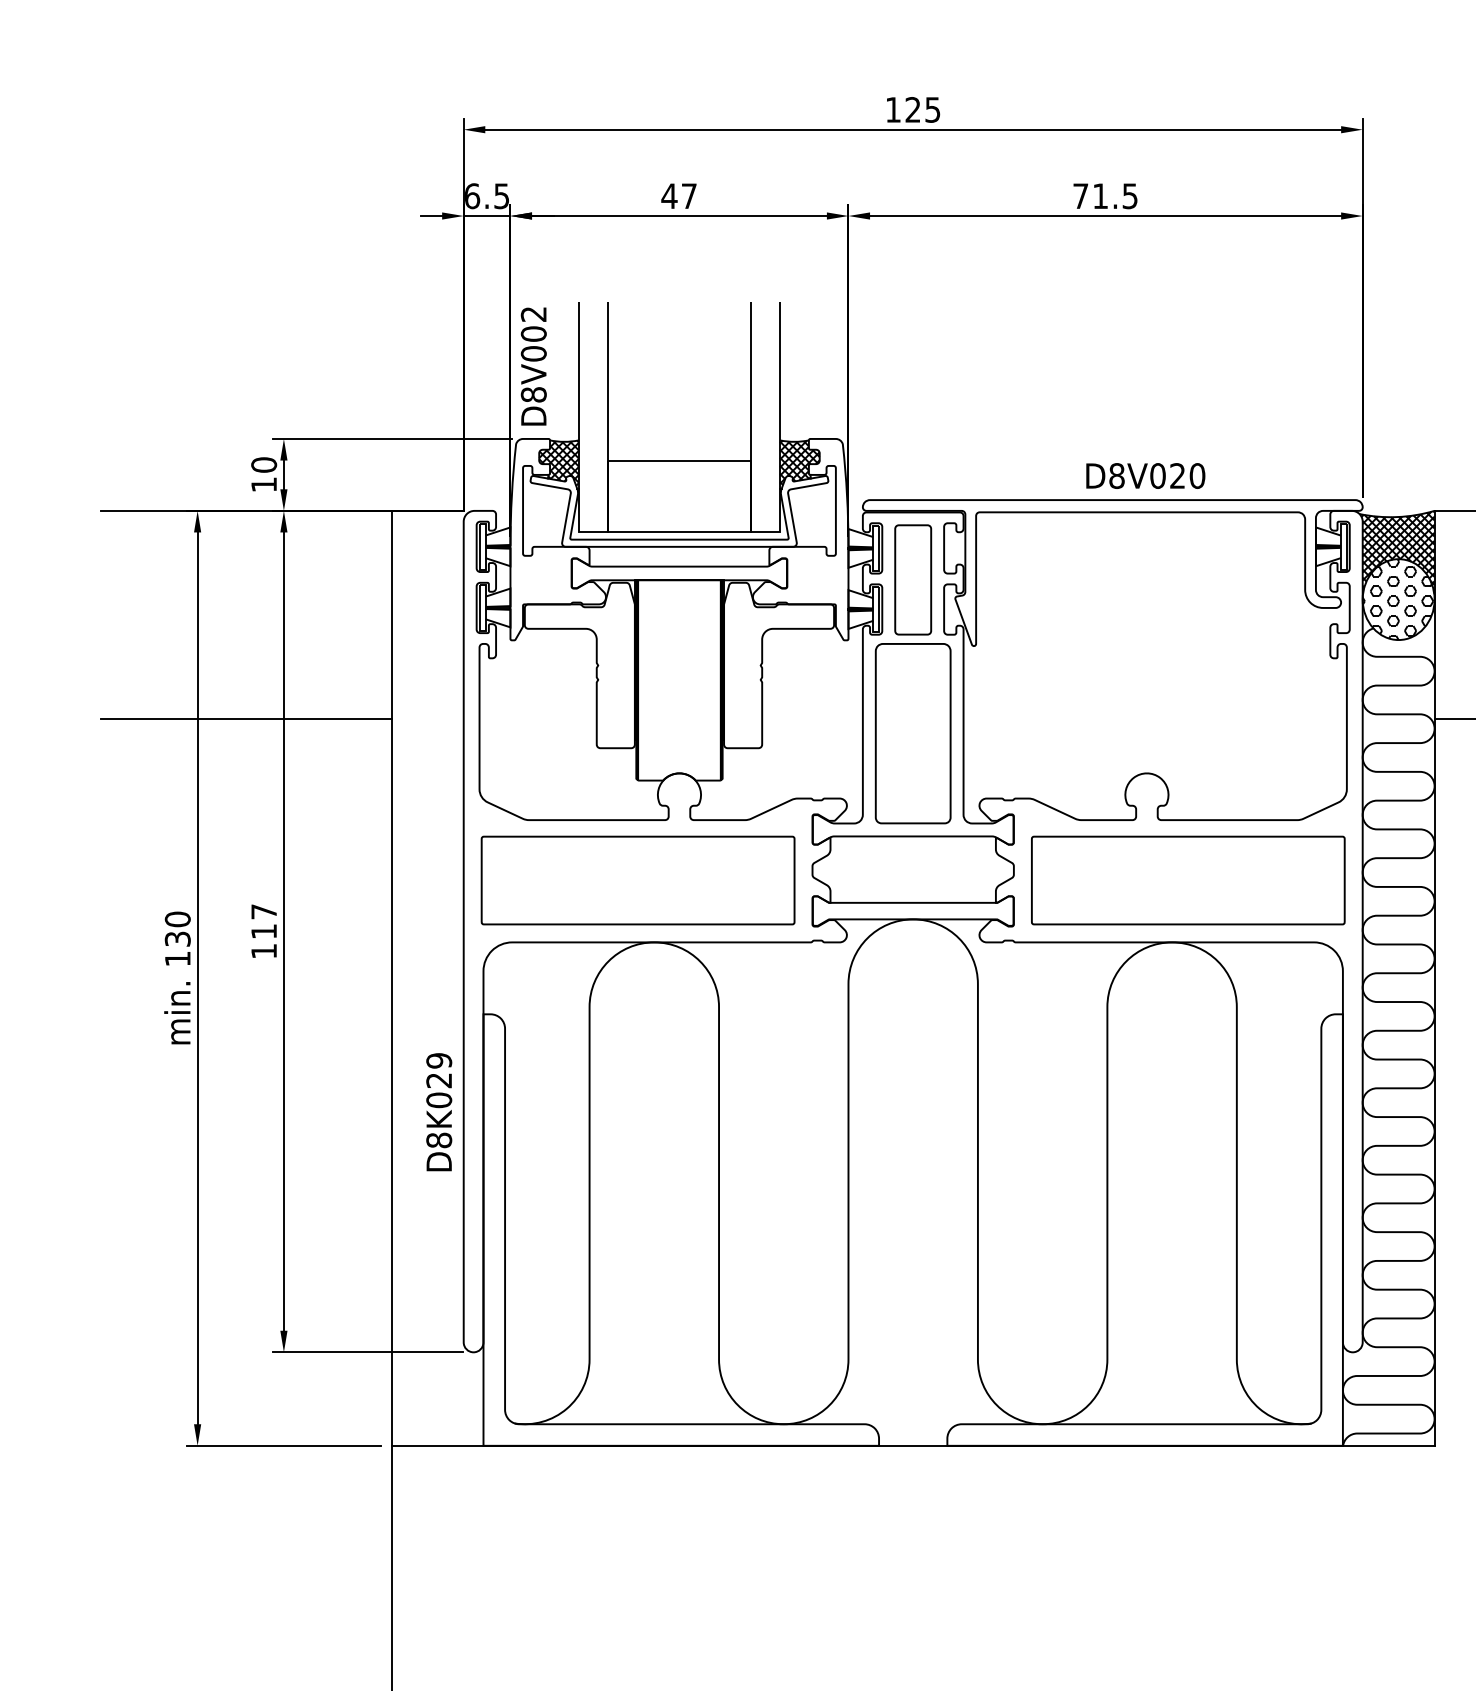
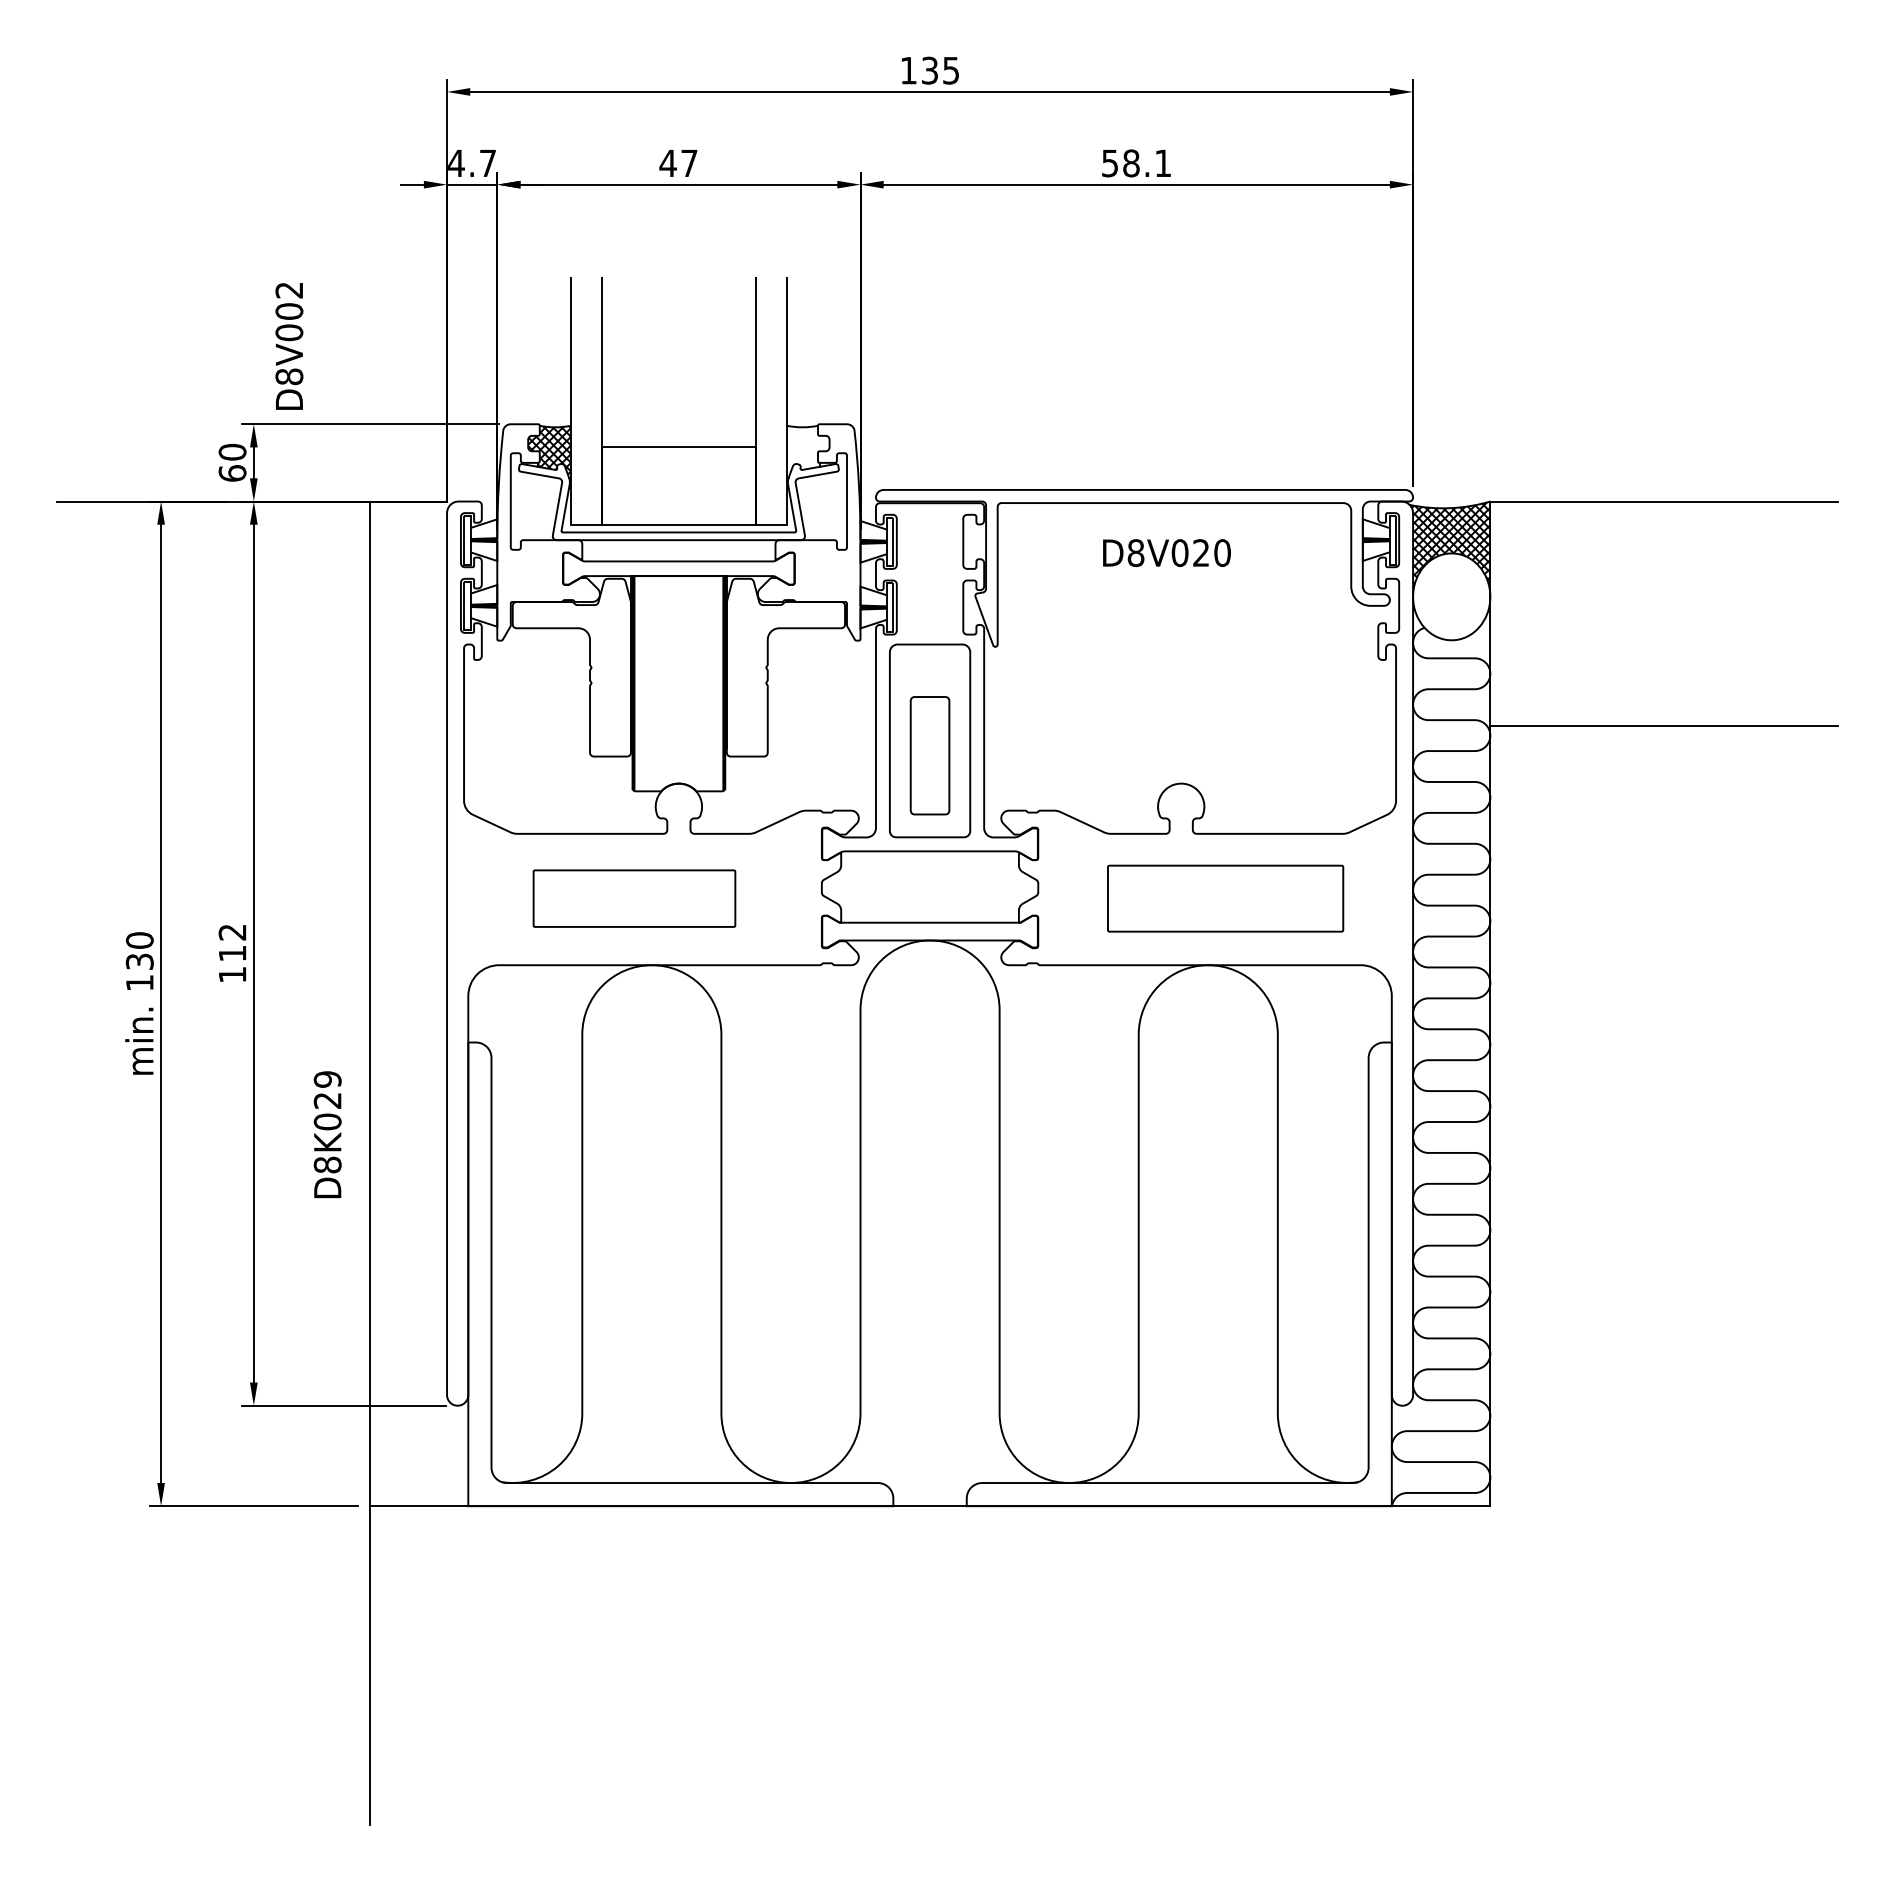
text: (912, 109) -> (929, 70), 125 -> 135
text: (486, 196) -> (471, 163), 6.5 -> 4.7
text: (1105, 196) -> (1136, 163), 71.5 -> 58.1
text: (533, 366) -> (289, 346), moved
hatch: (800, 462) -> (808, 449), removed
text: (1145, 475) -> (1166, 552), moved
text: (264, 484) -> (232, 473), 10 -> 60
part: (912, 579) -> (929, 755), moved
hatch: (1398, 599) -> (1451, 596), removed
line: (245, 719) -> (212, 725), removed
part: (638, 880) -> (634, 898), size x0.6
part: (1188, 880) -> (1225, 898), size x0.7
text: (264, 911) -> (232, 932), 117 -> 112
text: (439, 1112) -> (327, 1134), moved

